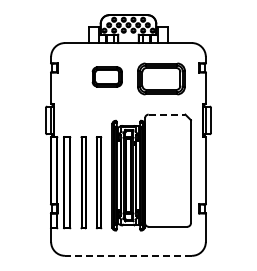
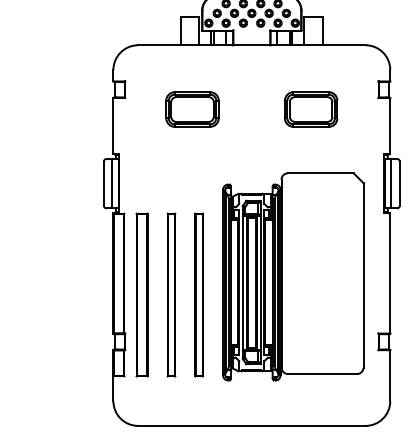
part: (106, 76) -> (191, 108), moved
part: (161, 78) -> (310, 108), size x0.62
line: (167, 114) -> (321, 173), dashed -> solid
line: (128, 255) -> (251, 425), dashed -> solid

